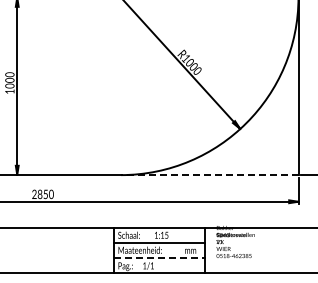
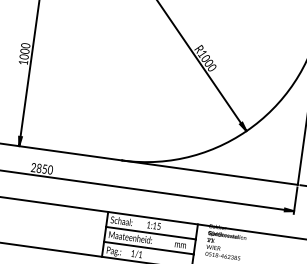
line: (209, 175) -> (209, 172), dashed -> solid
line: (160, 258) -> (149, 248), dashed -> solid

